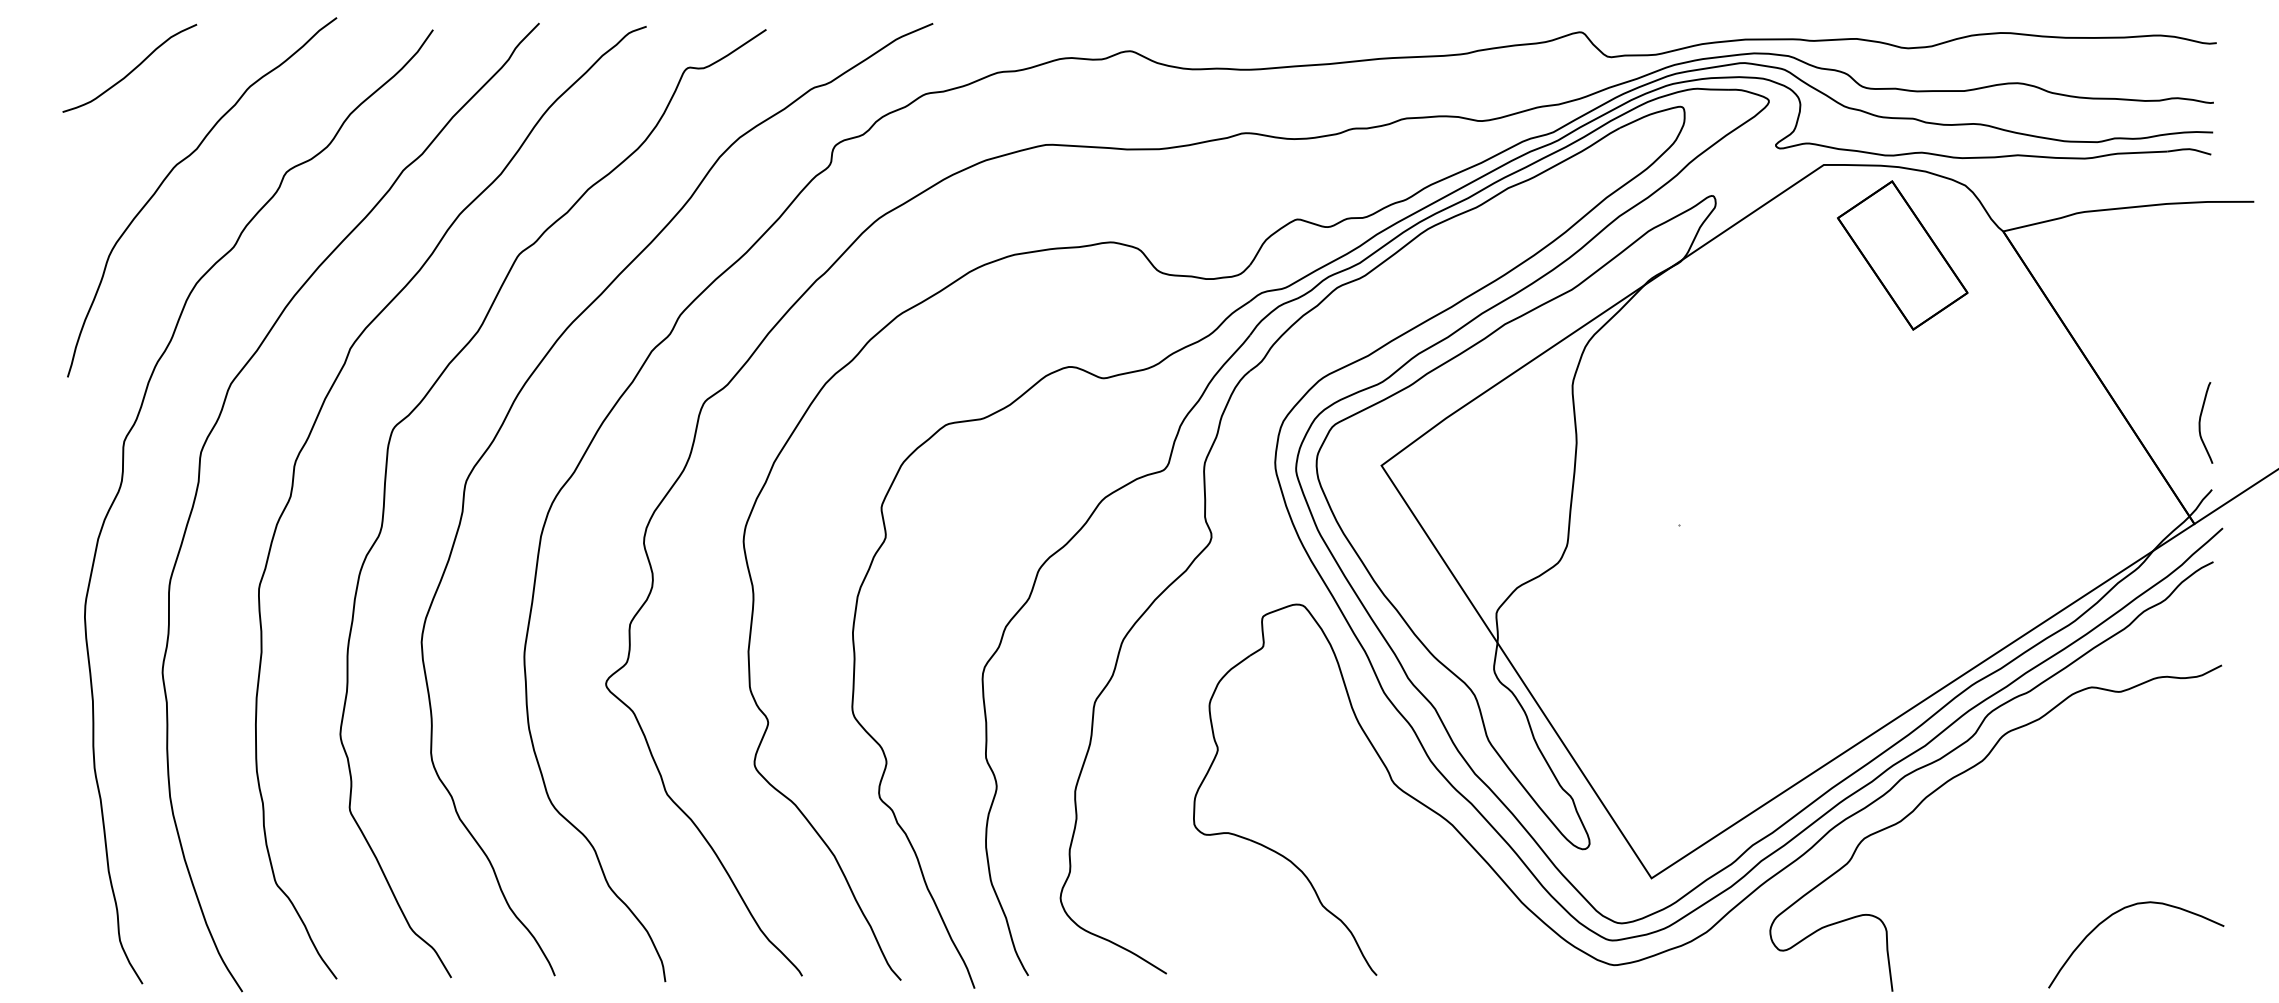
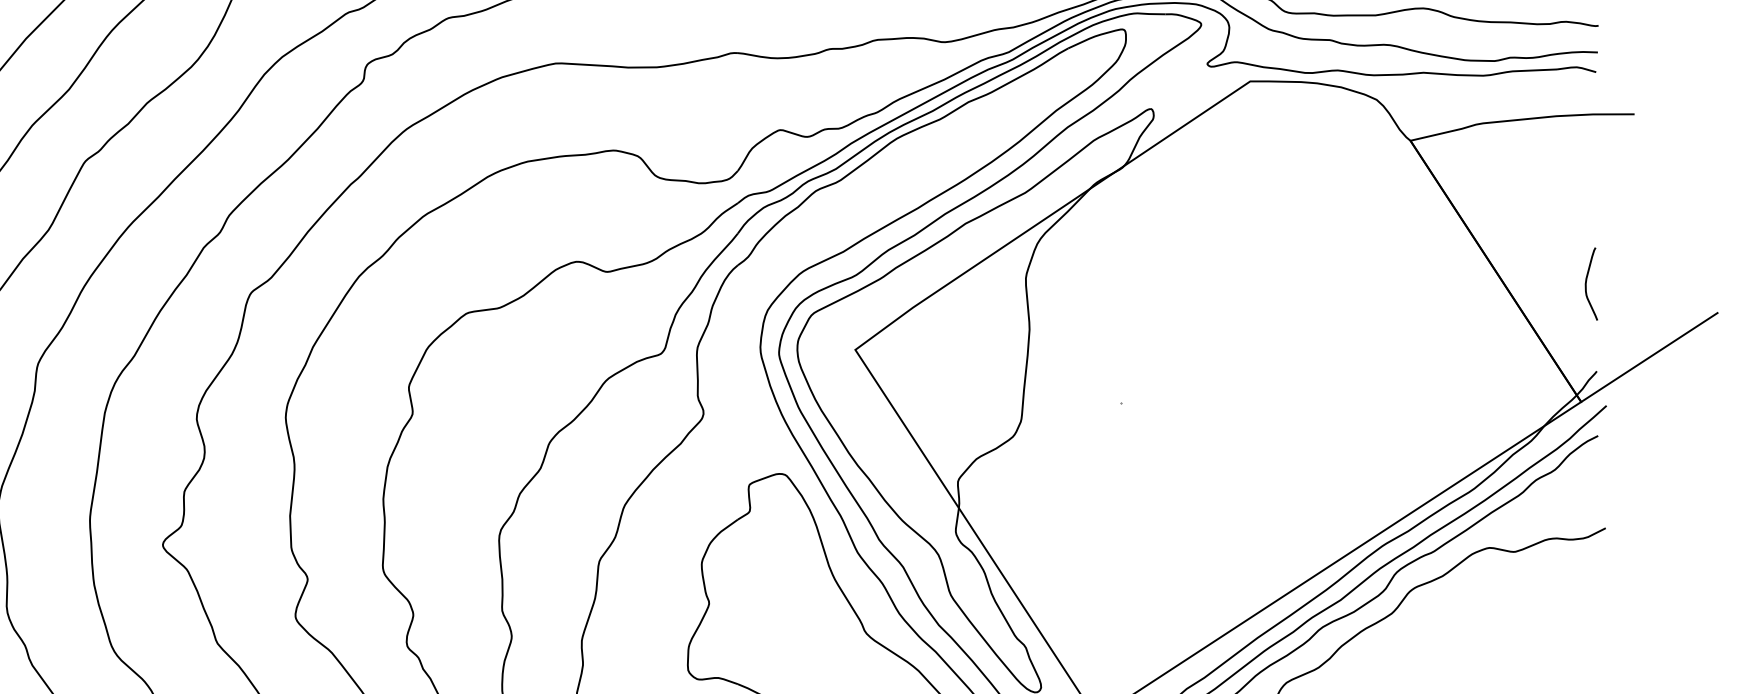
part: (1902, 255) -> (1320, 162), removed
curve: (2200, 422) -> (1586, 283), moved

